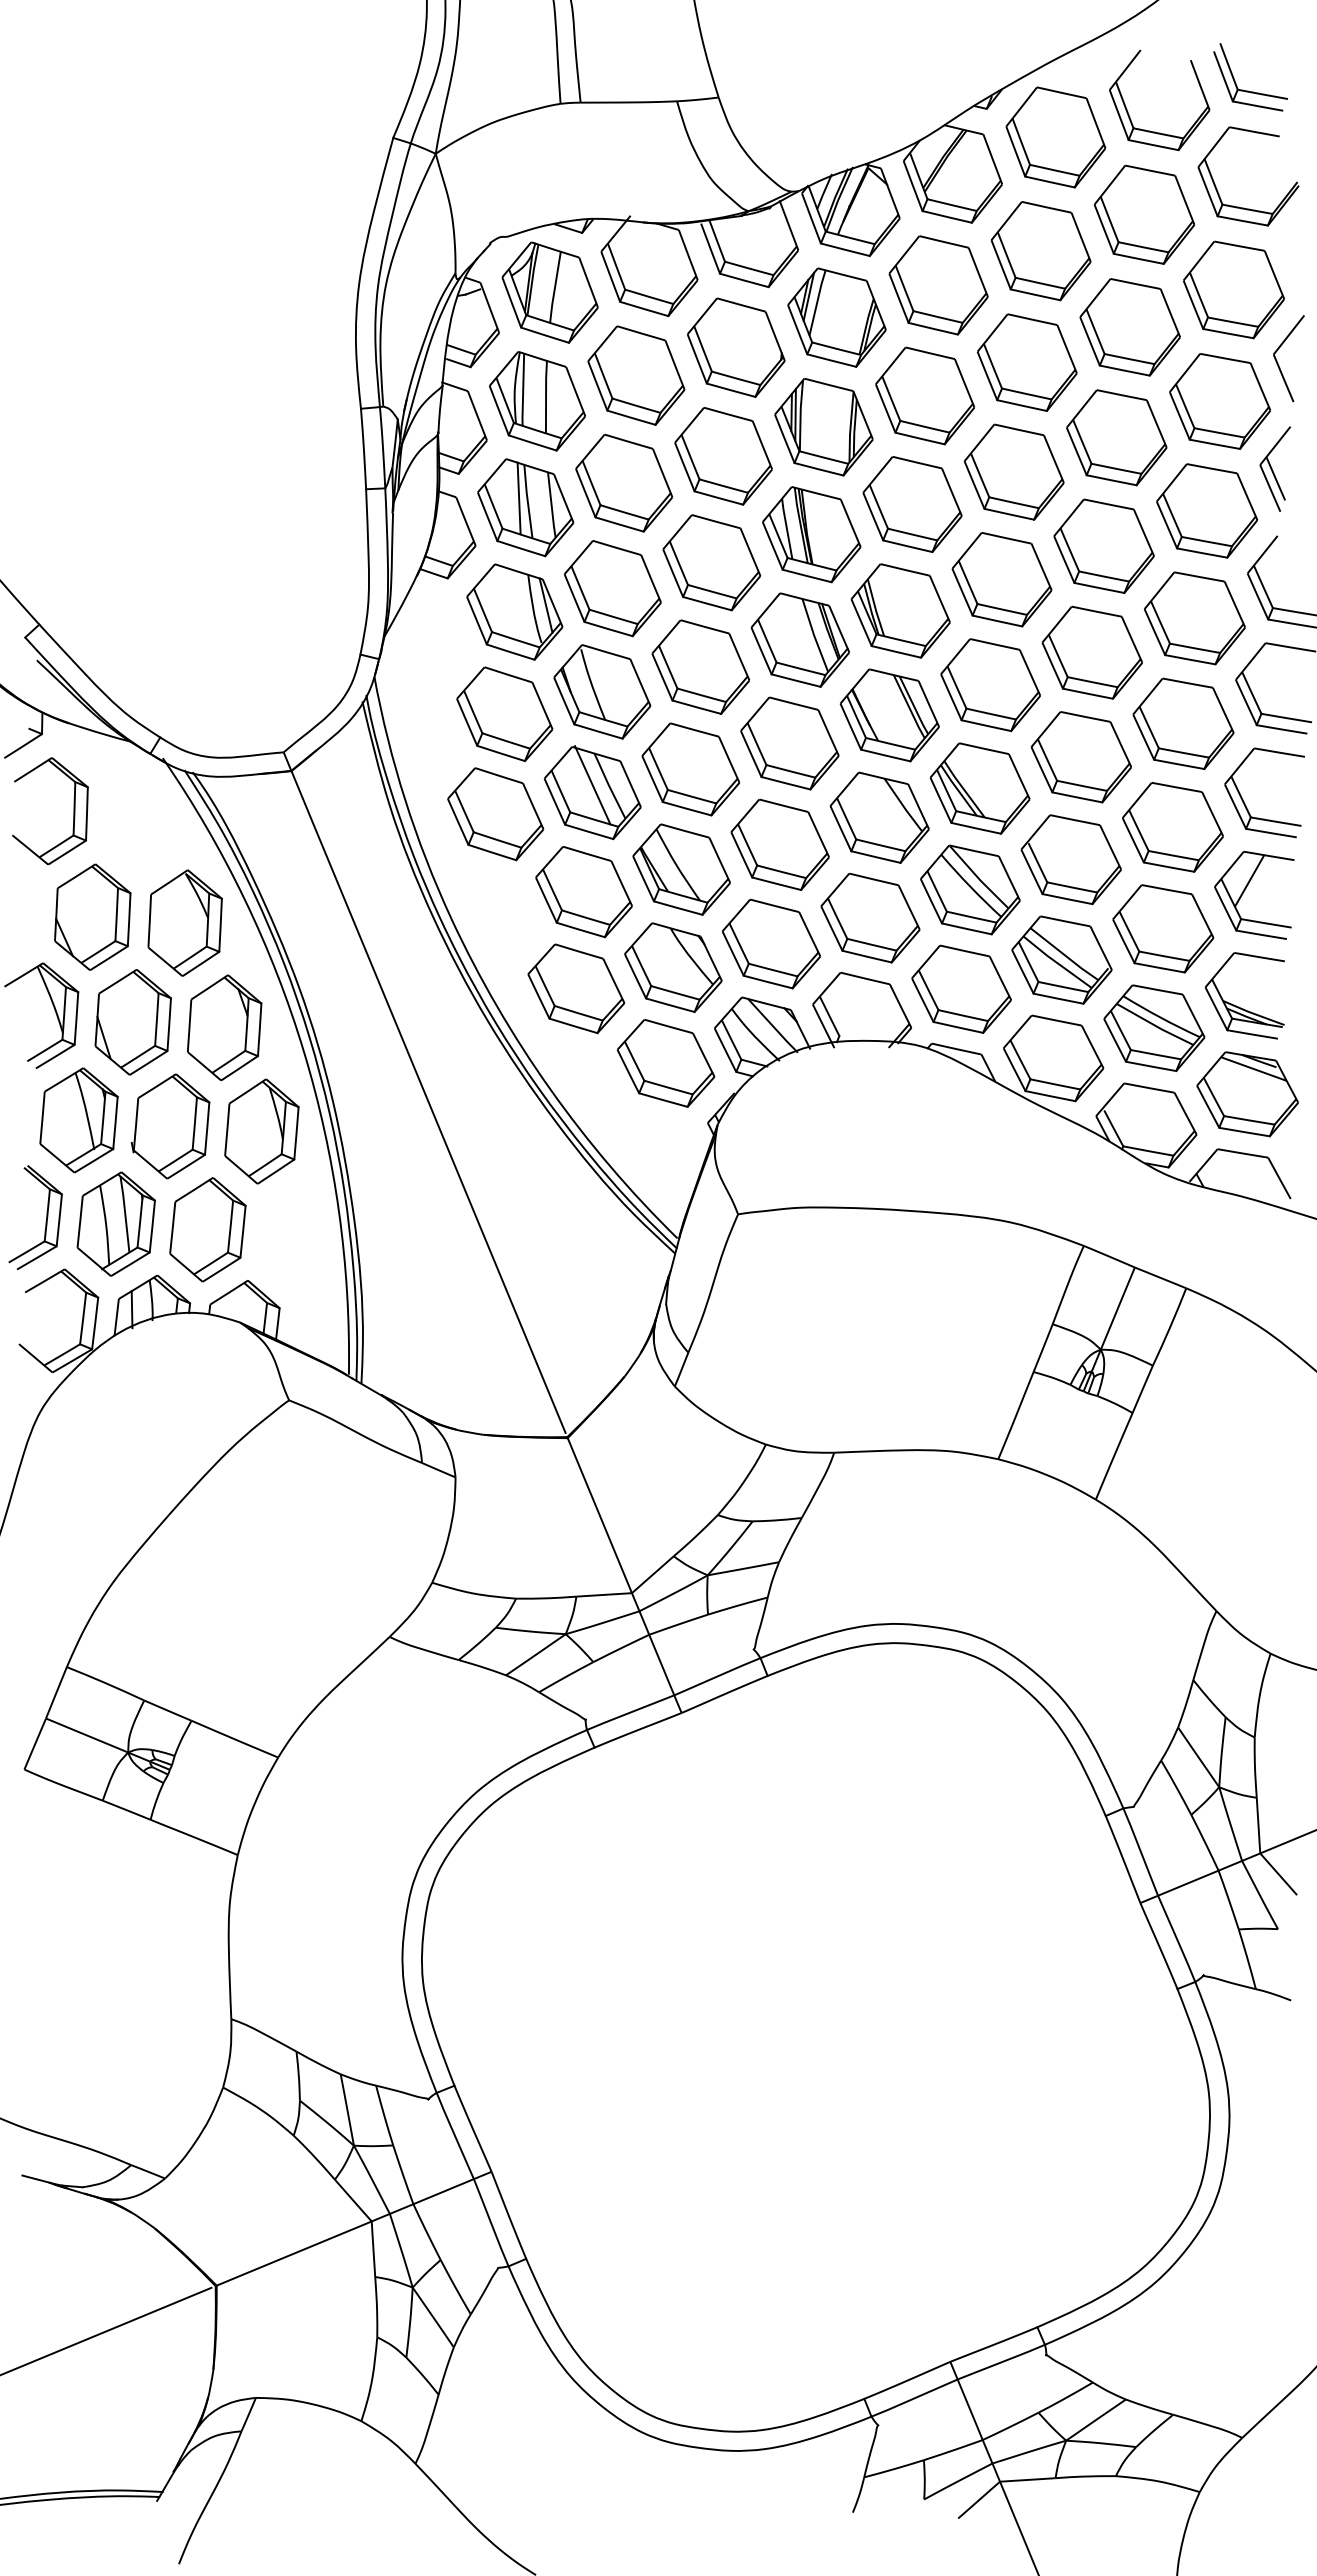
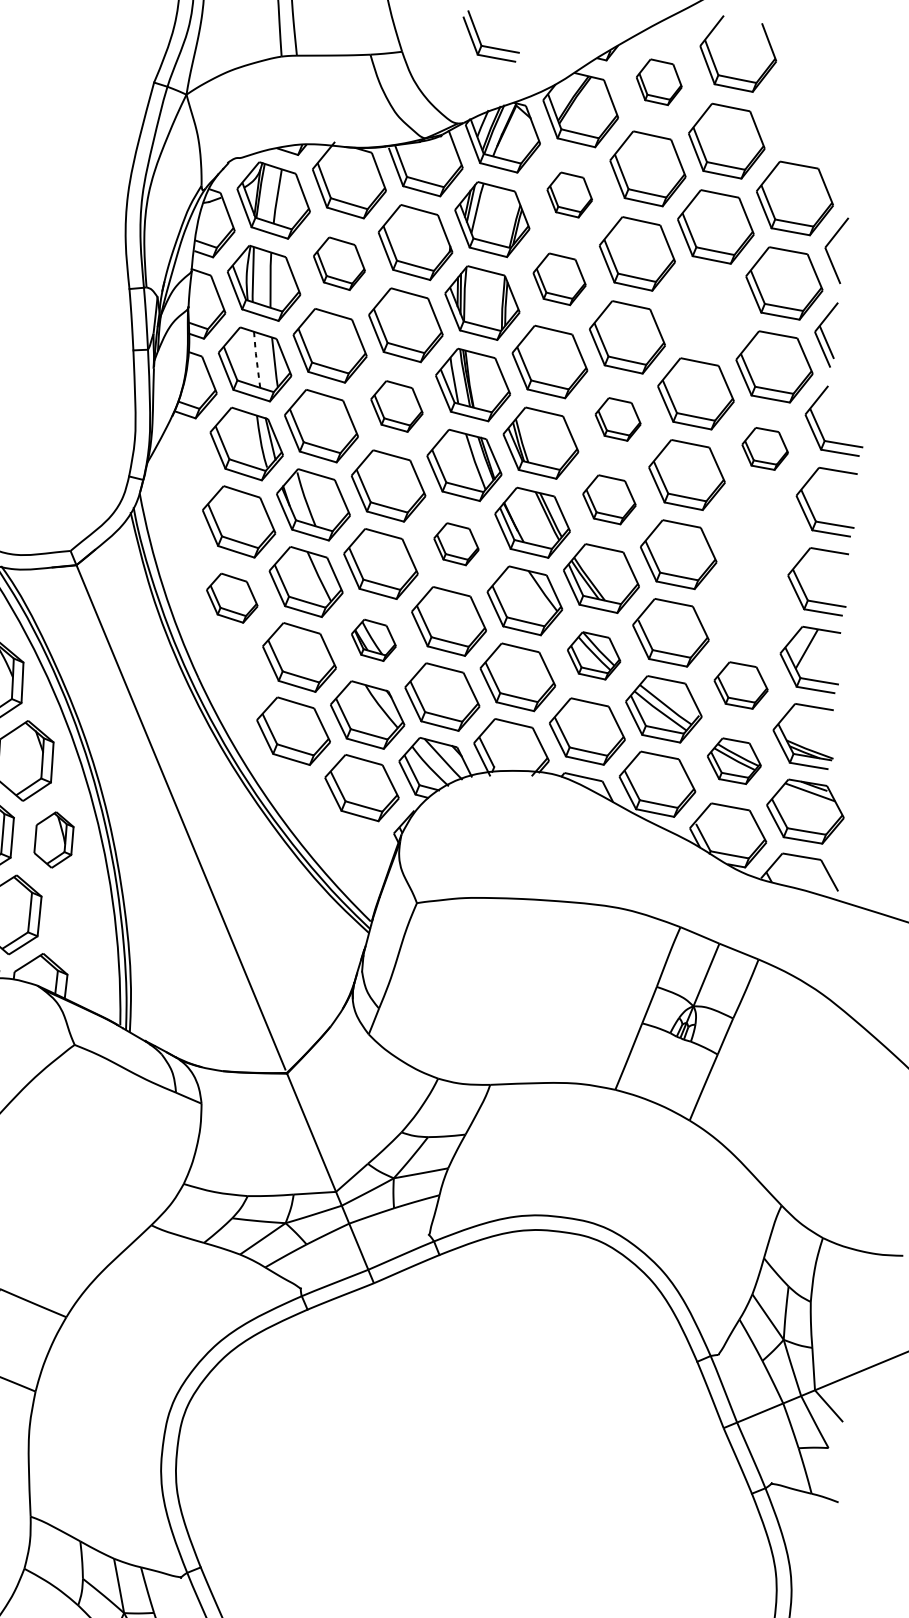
part: (1248, 90) -> (489, 46), moved
part: (1055, 137) -> (658, 82), size x0.6
part: (1244, 207) -> (803, 135), removed
part: (938, 285) -> (569, 195), size x0.6
part: (636, 375) -> (339, 263), size x0.7
part: (925, 395) -> (559, 278), size x0.7
part: (1116, 437) -> (705, 310), removed
line: (518, 498) -> (249, 357), removed
line: (527, 500) -> (256, 358), solid -> dashed
part: (711, 562) -> (396, 406), size x0.7
part: (1001, 579) -> (617, 419), size x0.6
part: (1194, 618) -> (764, 448), size x0.6
part: (990, 685) -> (609, 500), size x0.7
part: (1183, 723) -> (756, 528), removed
part: (789, 743) -> (456, 544), size x0.6
line: (592, 785) -> (305, 576), removed
part: (495, 814) -> (232, 598), size x0.7
part: (1172, 827) -> (748, 608), removed
part: (681, 869) -> (373, 640), size x0.6
part: (970, 889) -> (594, 655), size x0.7
part: (1163, 928) -> (741, 685), size x0.7
part: (1154, 1027) -> (734, 760), size x0.7
part: (261, 1131) -> (53, 839), size x0.7

